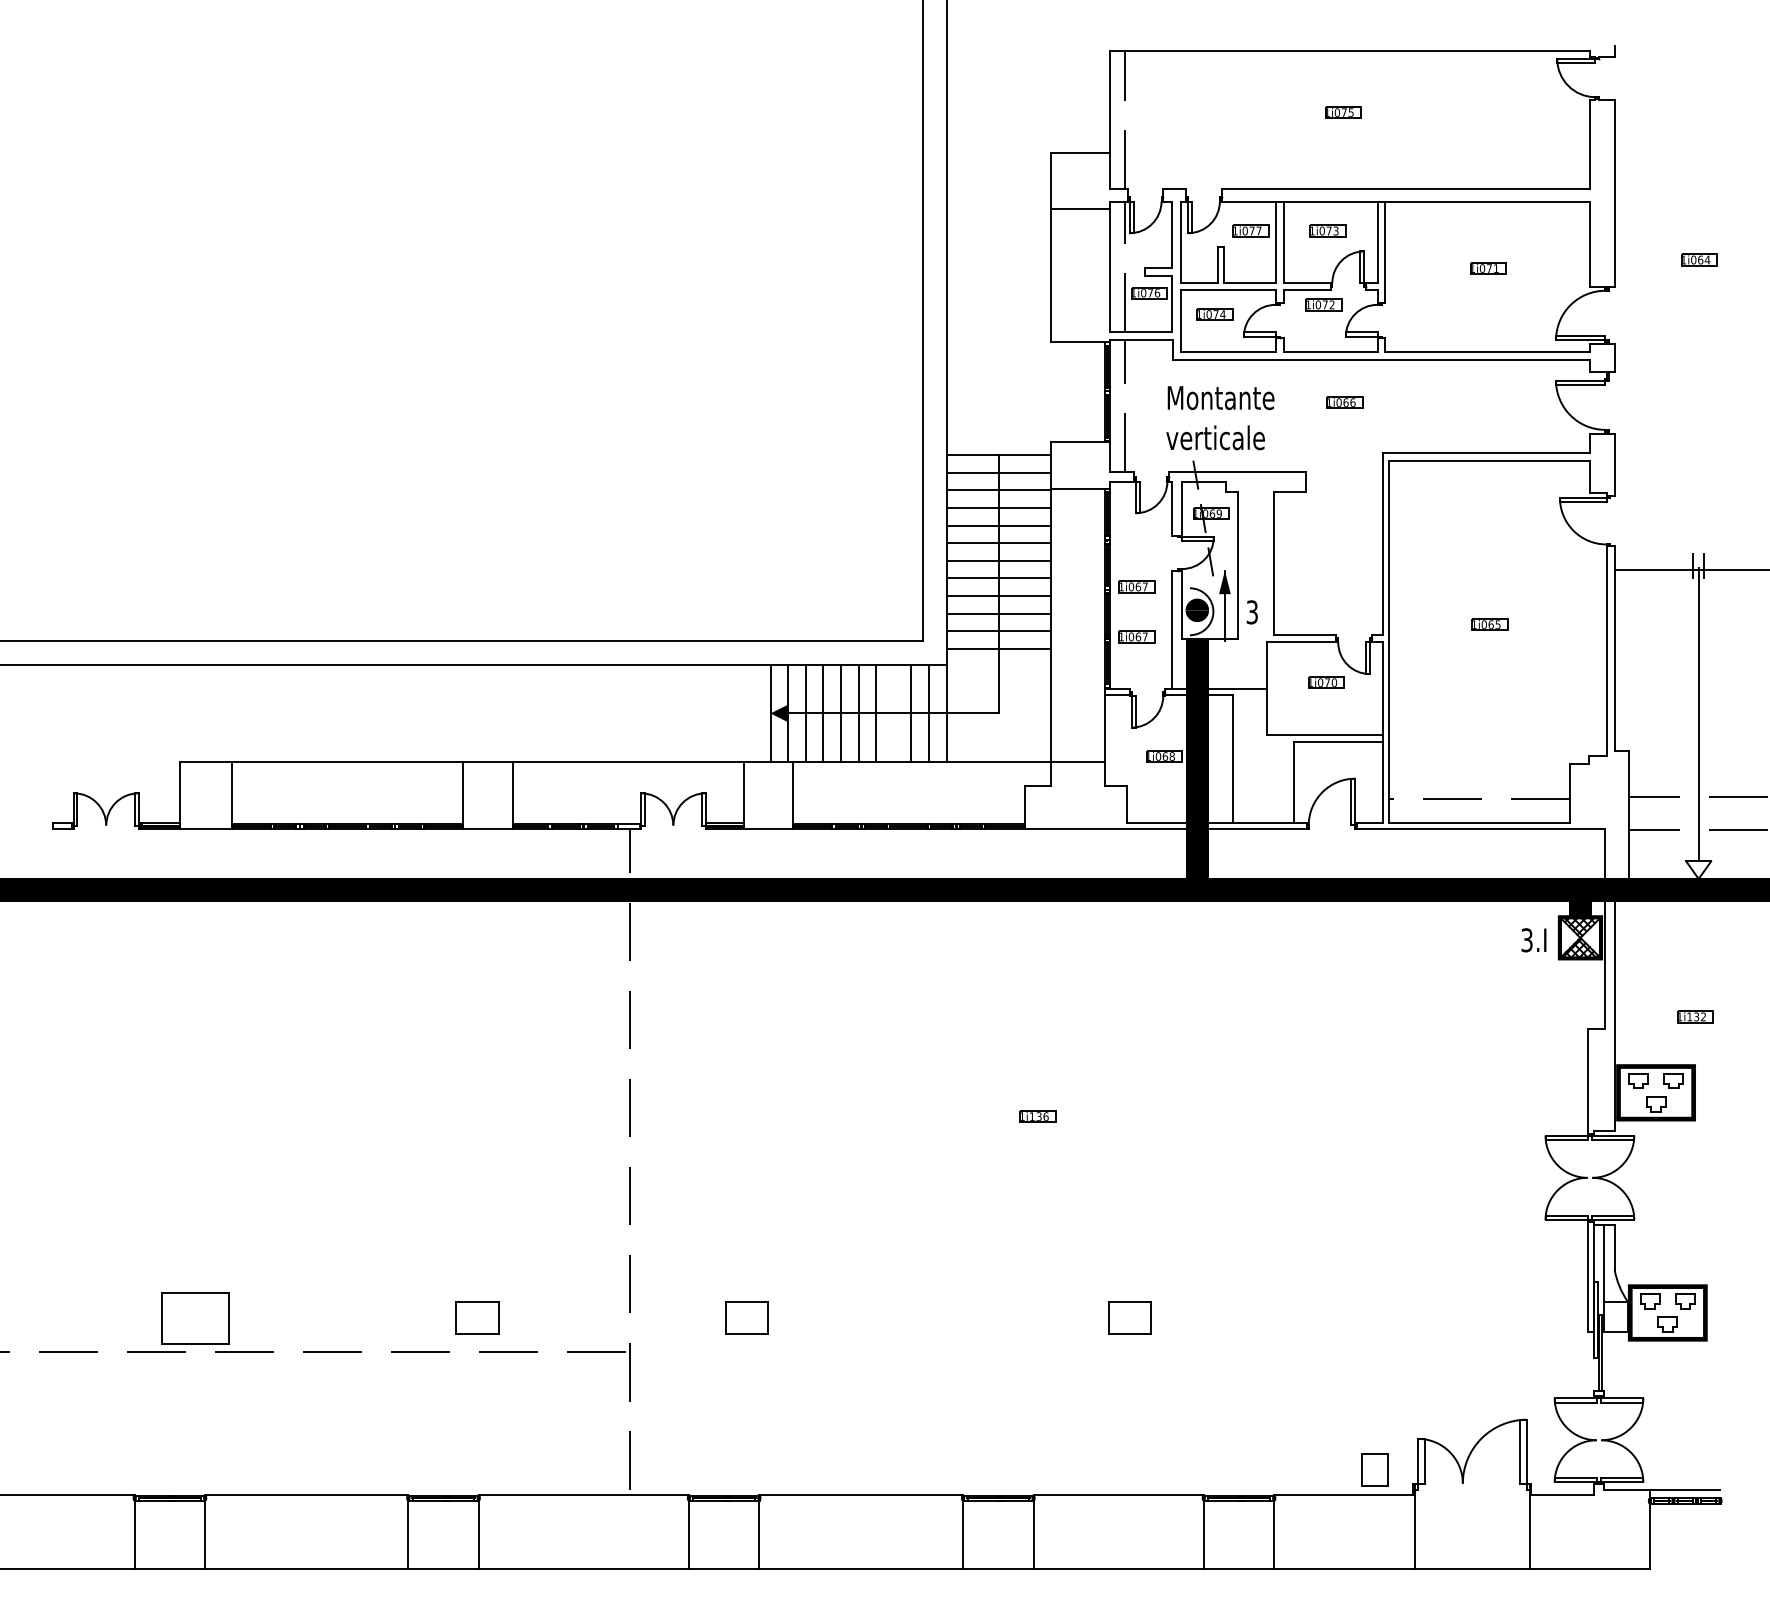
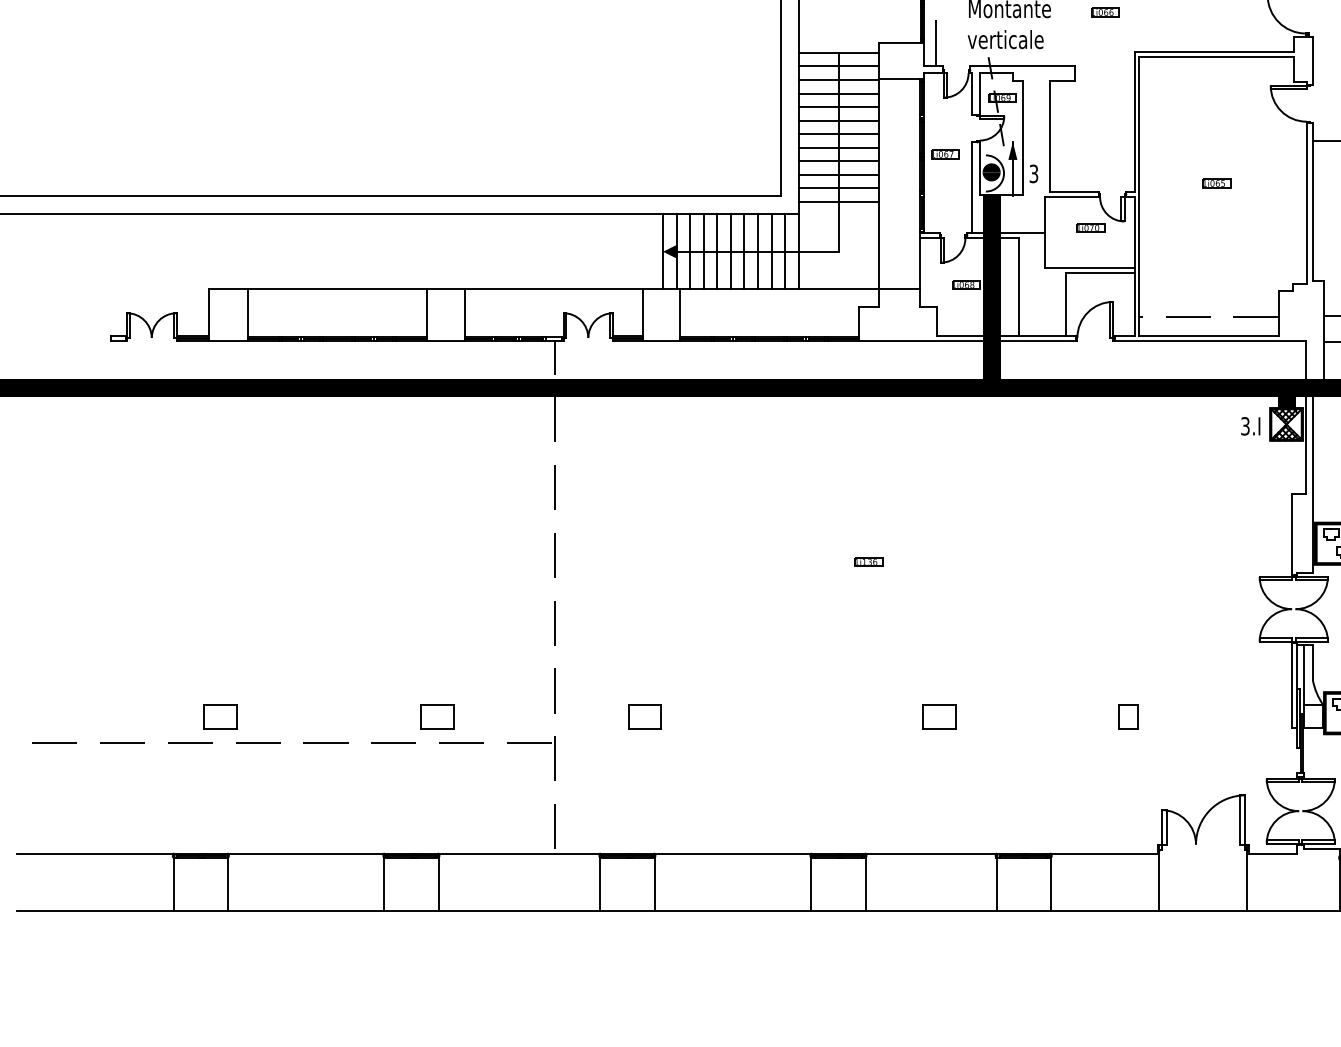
part: (1136, 636) -> (944, 192), removed
line: (893, 713) -> (757, 251), added
part: (195, 1317) -> (220, 716), size x0.62
part: (1374, 1469) -> (1128, 716), moved

